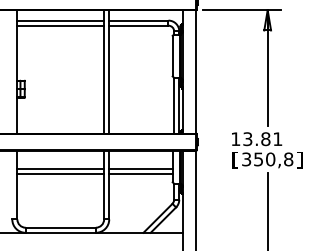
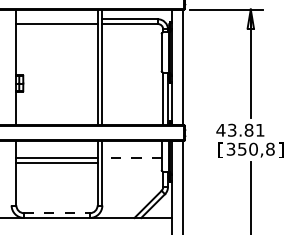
line: (60, 20) -> (56, 19), removed
text: (235, 138) -> (220, 129), 13.81 -> 43.81
line: (140, 168) -> (131, 157), solid -> dashed
line: (140, 173) -> (131, 162), removed
line: (61, 227) -> (57, 213), solid -> dashed

